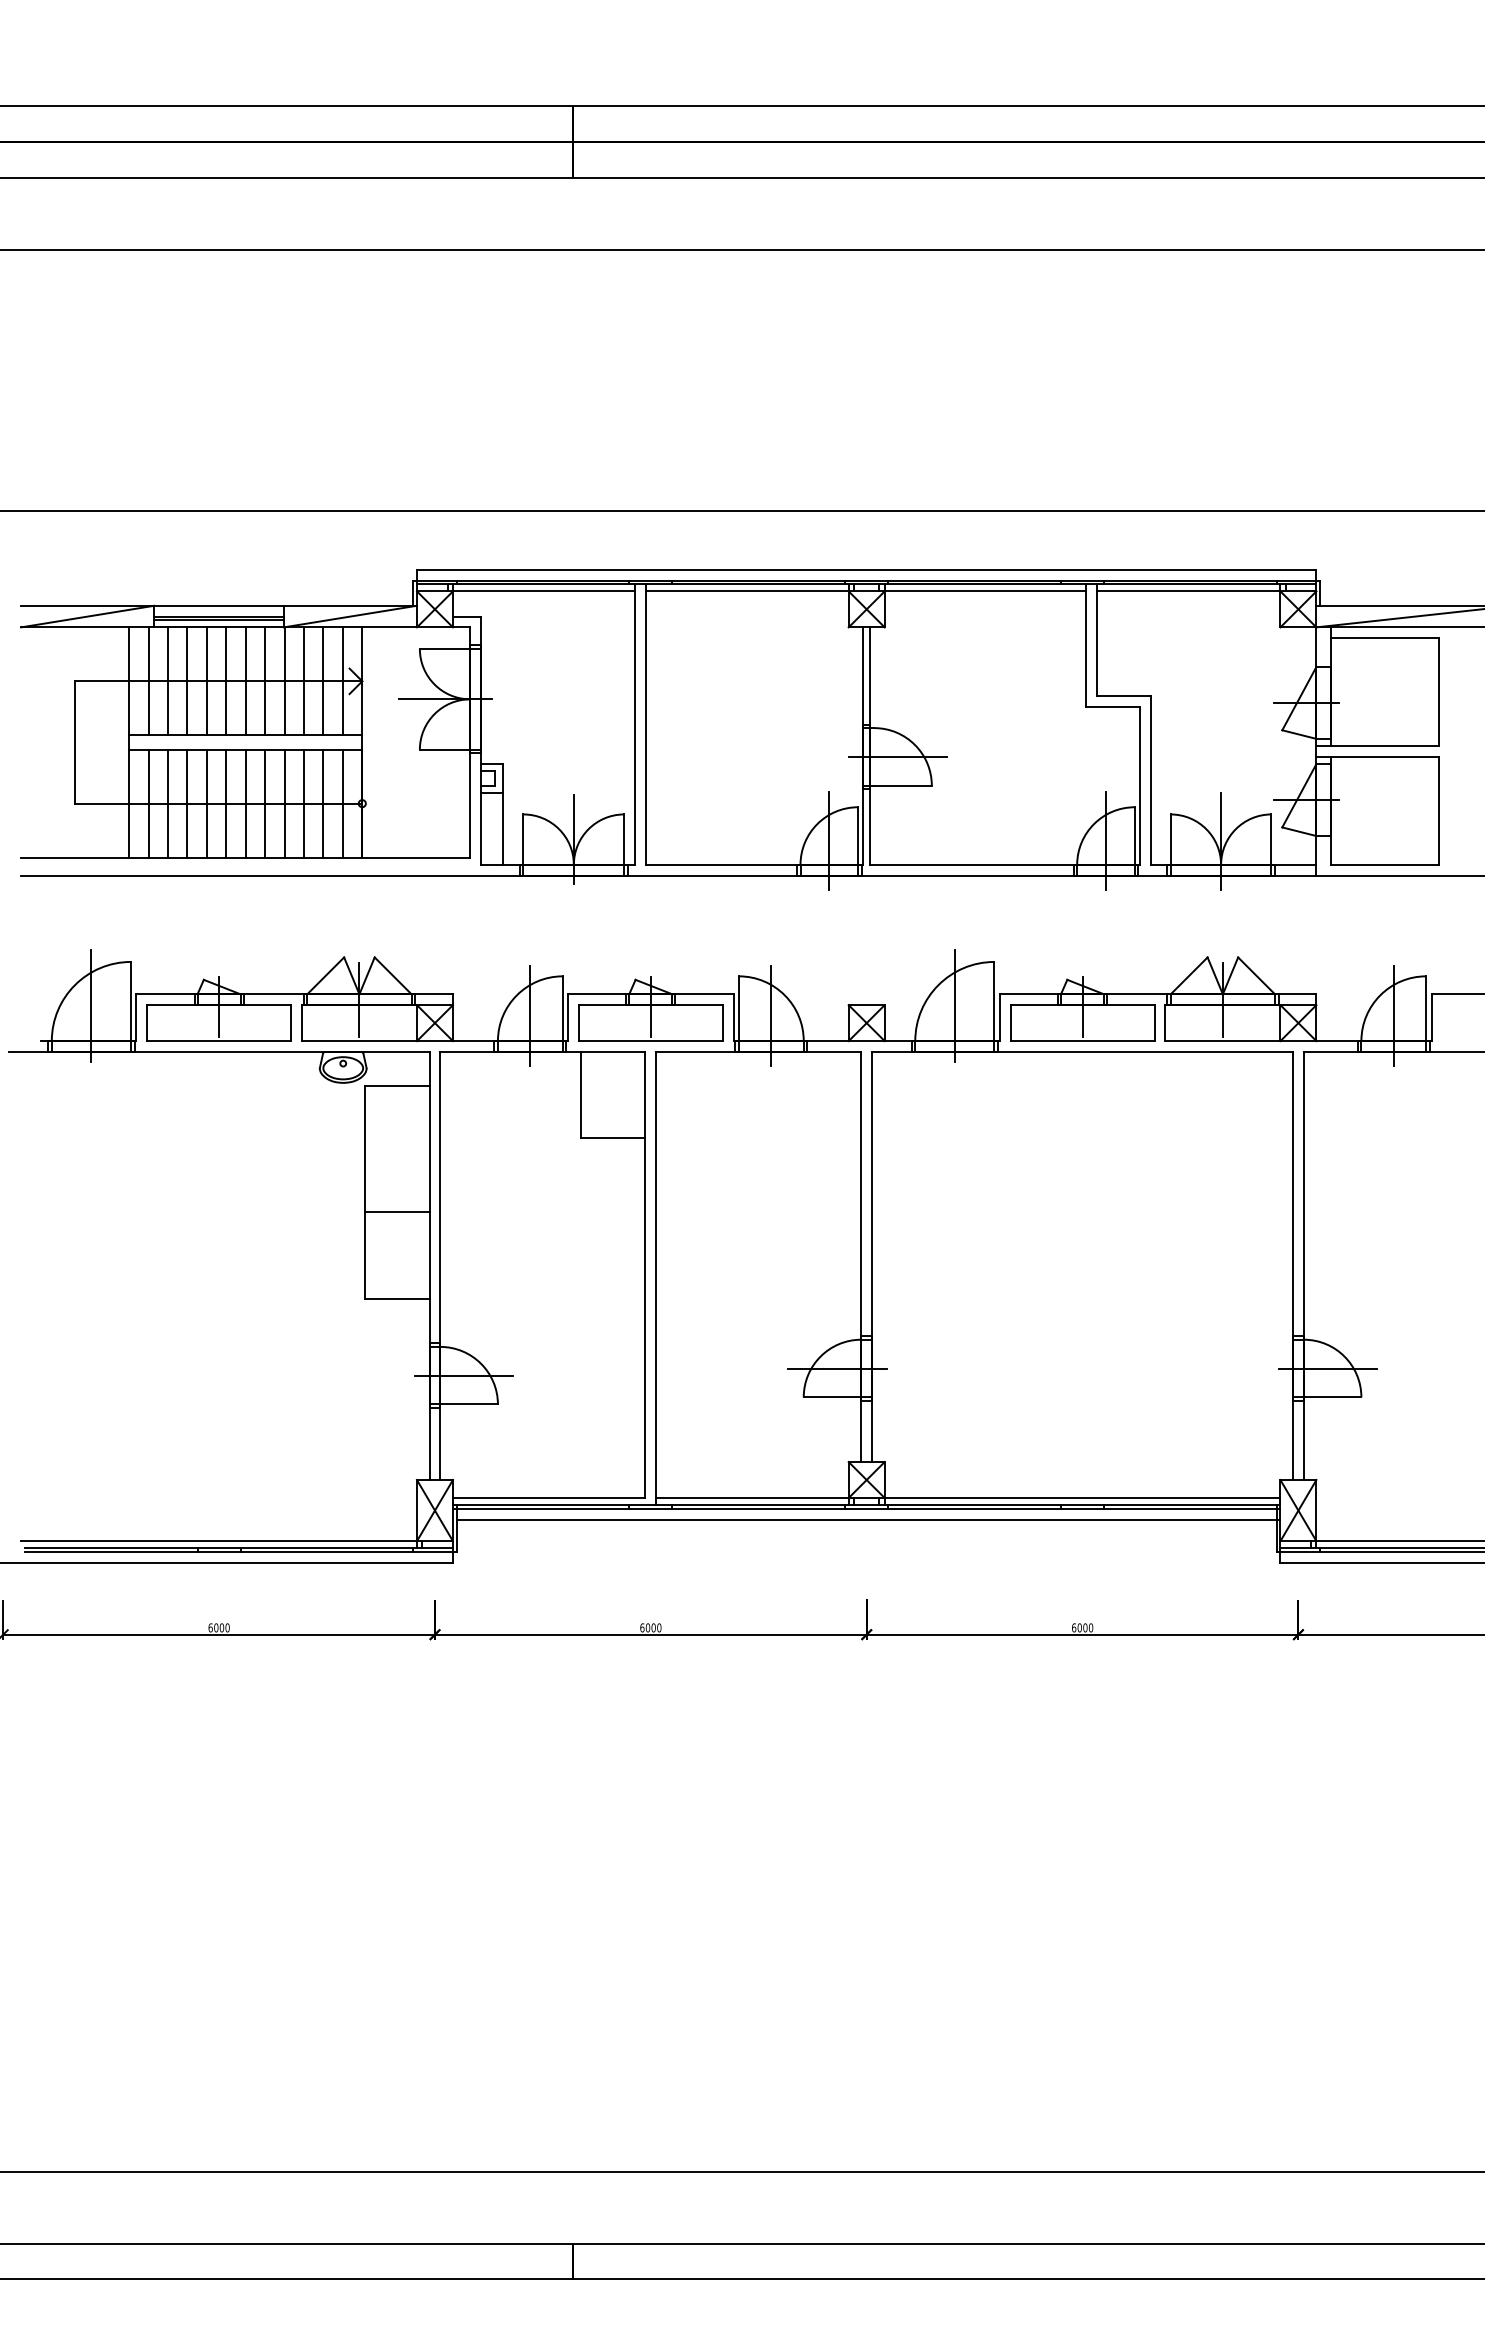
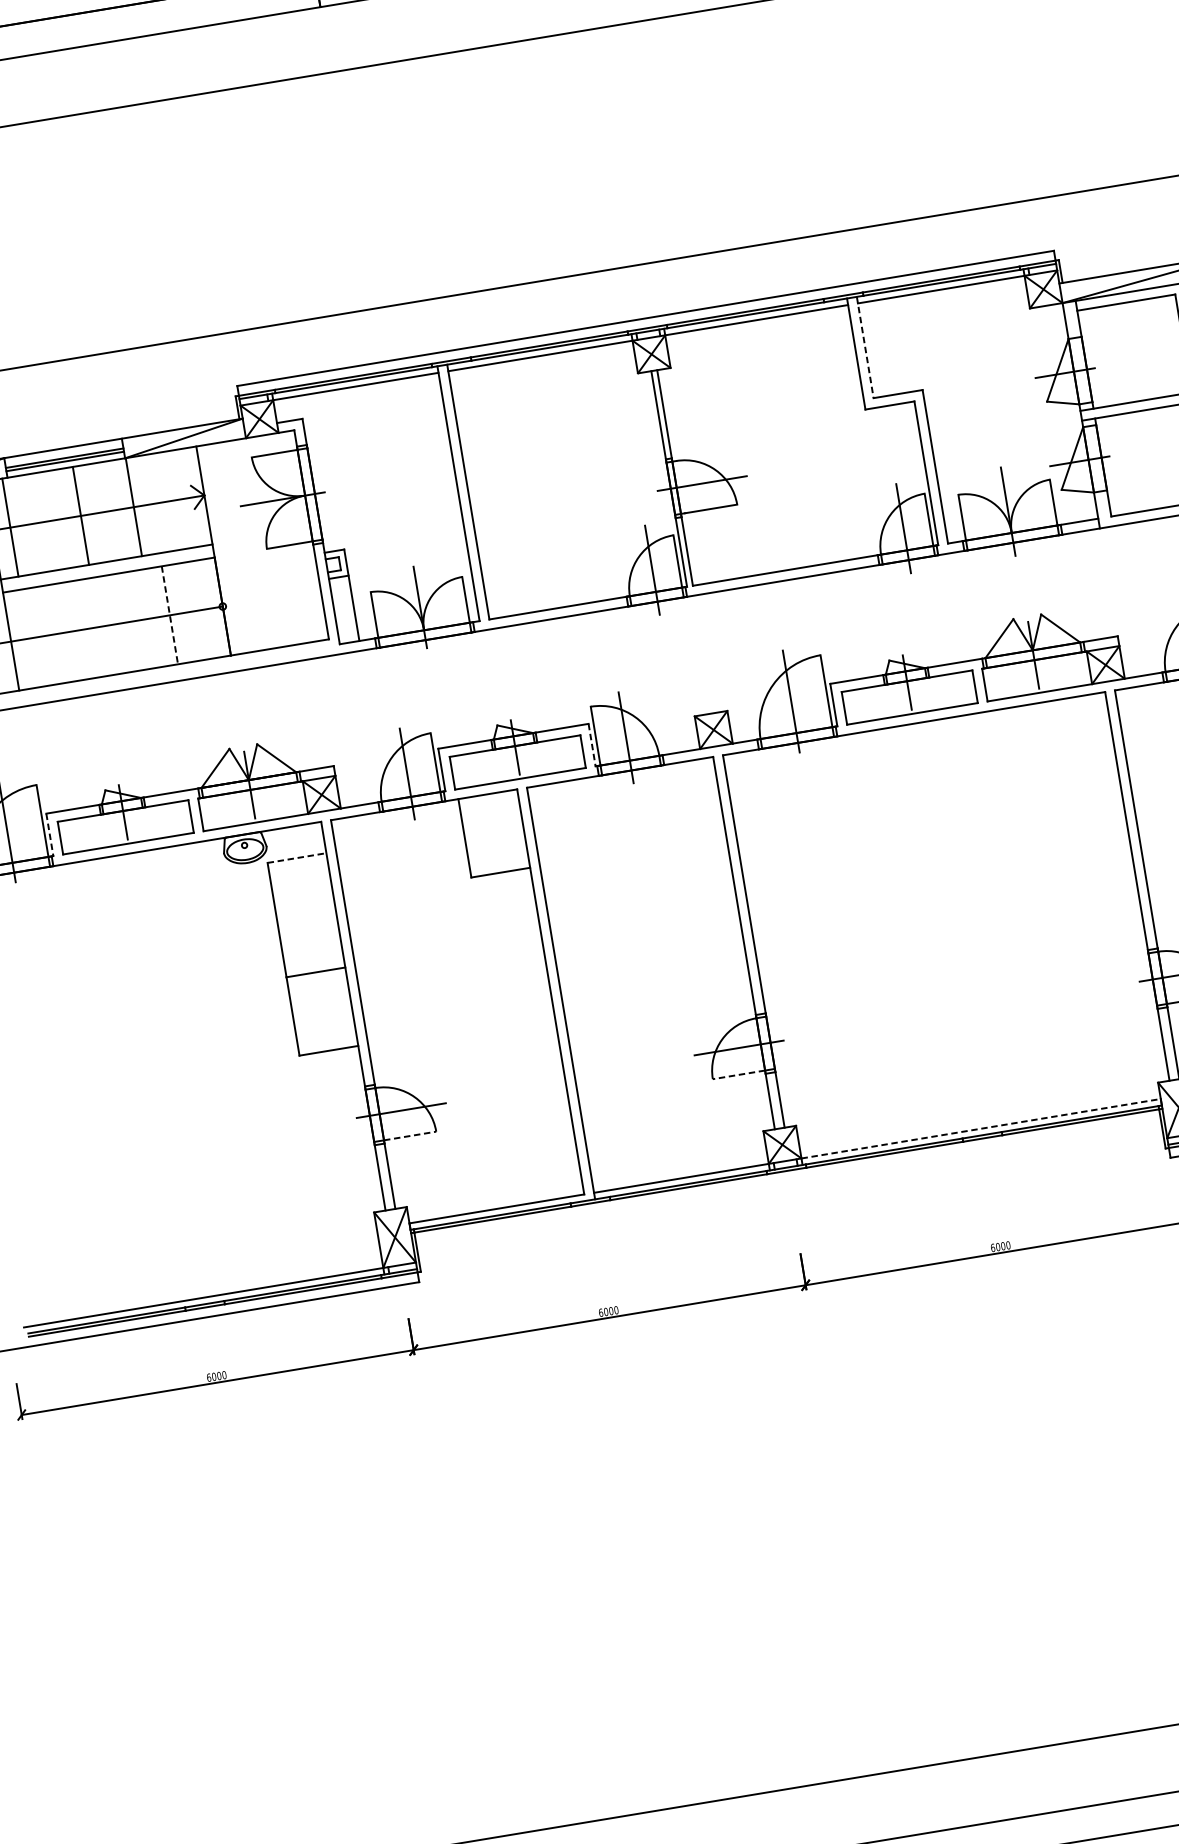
line: (1096, 639) -> (864, 347), solid -> dashed
line: (168, 681) -> (28, 524), removed
line: (187, 681) -> (45, 521), removed
line: (206, 681) -> (62, 519), removed
line: (245, 681) -> (98, 513), removed
line: (265, 681) -> (116, 510), removed
line: (304, 681) -> (151, 504), removed
line: (323, 681) -> (169, 501), removed
line: (342, 681) -> (186, 498), removed
line: (148, 803) -> (28, 638), removed
line: (168, 803) -> (46, 635), removed
line: (187, 803) -> (64, 632), removed
line: (206, 803) -> (81, 629), removed
line: (226, 803) -> (99, 626), removed
line: (245, 803) -> (116, 623), removed
line: (265, 803) -> (134, 620), removed
line: (284, 803) -> (152, 618), removed
line: (304, 803) -> (170, 615), solid -> dashed
line: (323, 803) -> (187, 612), removed
line: (342, 803) -> (204, 609), removed
line: (136, 1018) -> (50, 835), solid -> dashed
line: (733, 1018) -> (592, 745), solid -> dashed
line: (397, 1086) -> (297, 858), solid -> dashed
line: (832, 1397) -> (738, 1075), solid -> dashed
line: (469, 1404) -> (410, 1135), solid -> dashed
line: (1082, 1498) -> (981, 1129), solid -> dashed
line: (868, 1519) -> (790, 1180), removed

